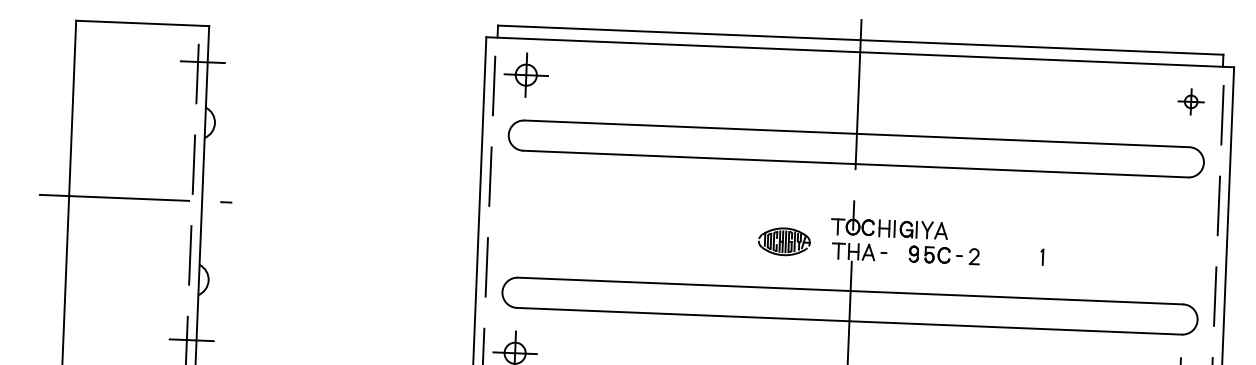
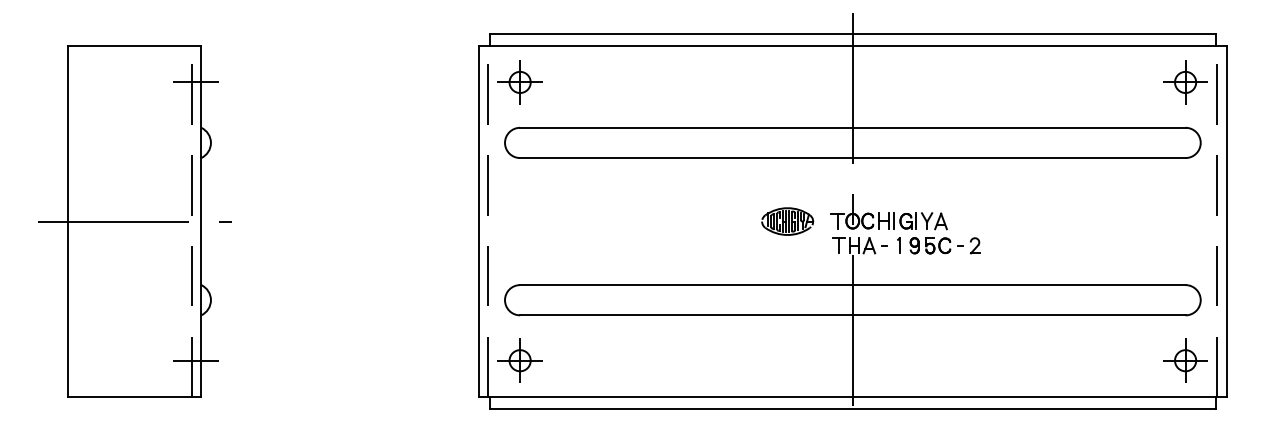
part: (1191, 101) -> (1185, 82), size x1.67
part: (784, 241) -> (787, 221), moved
part: (1041, 257) -> (898, 245), moved

